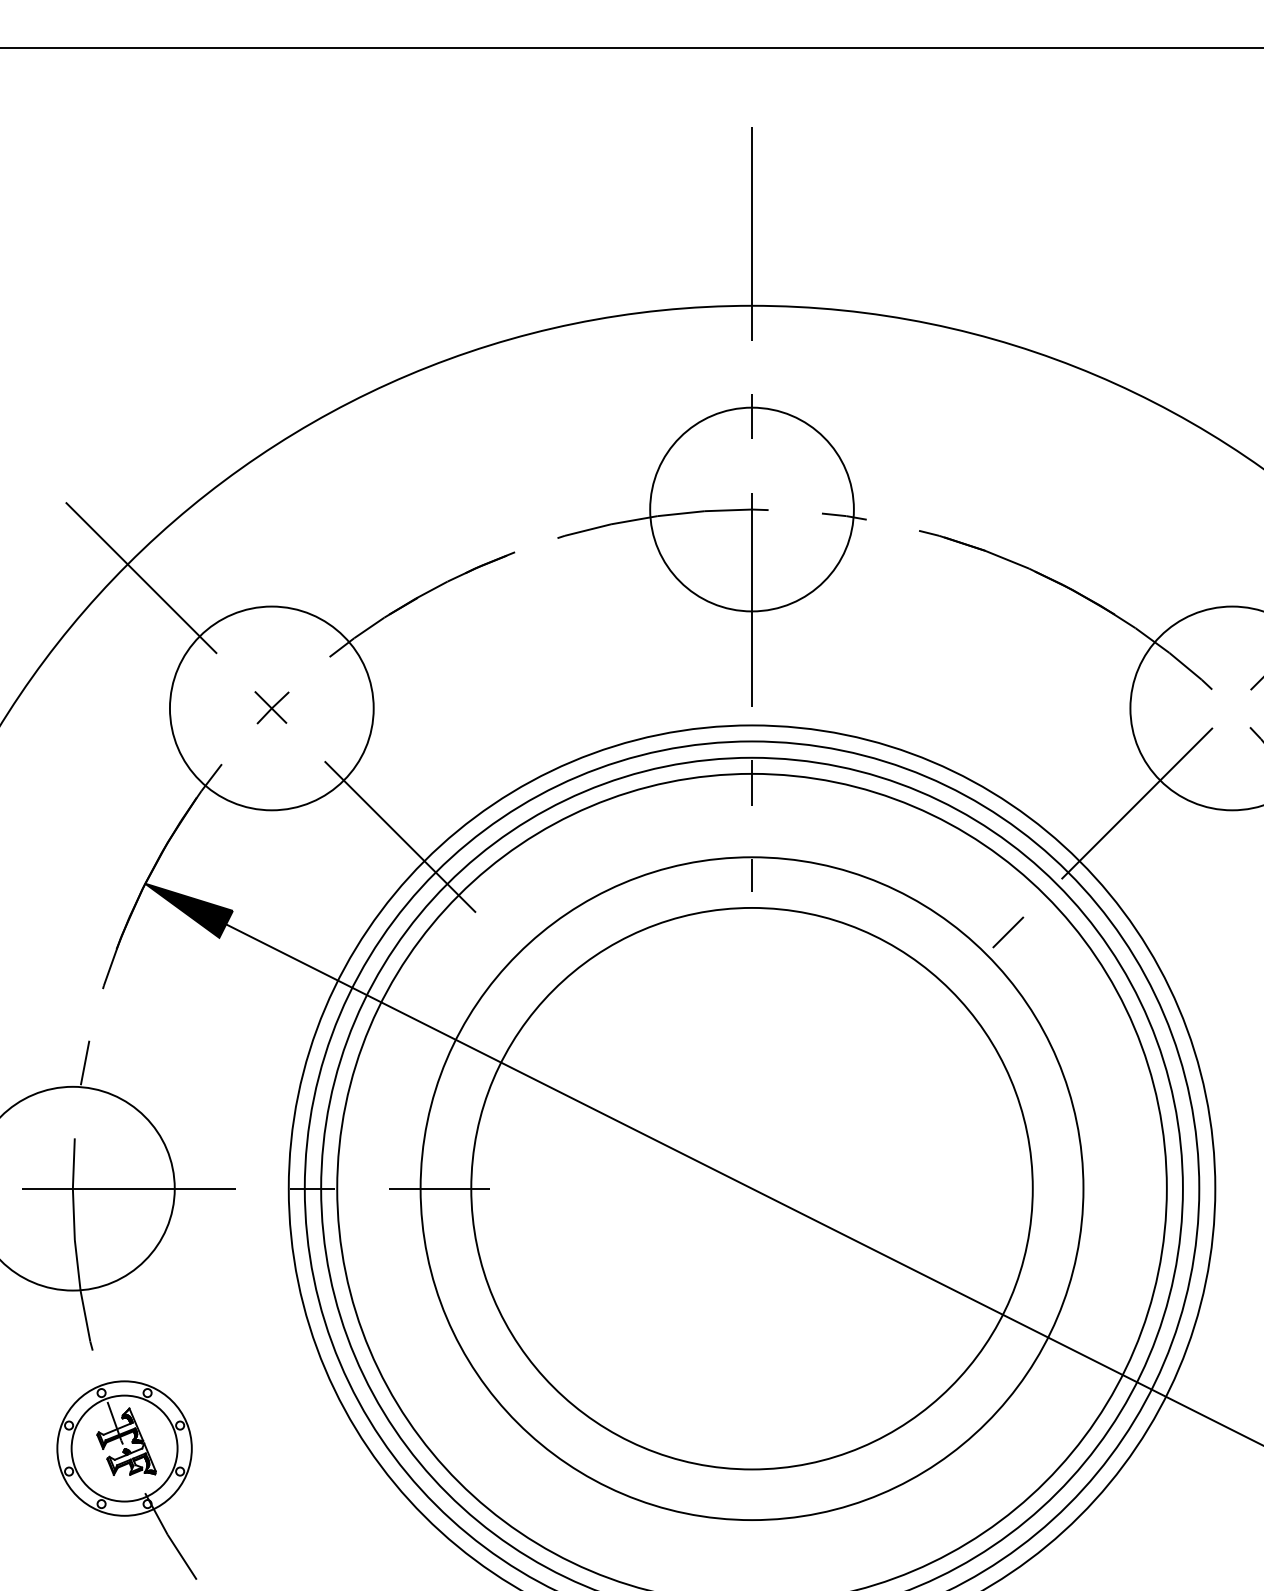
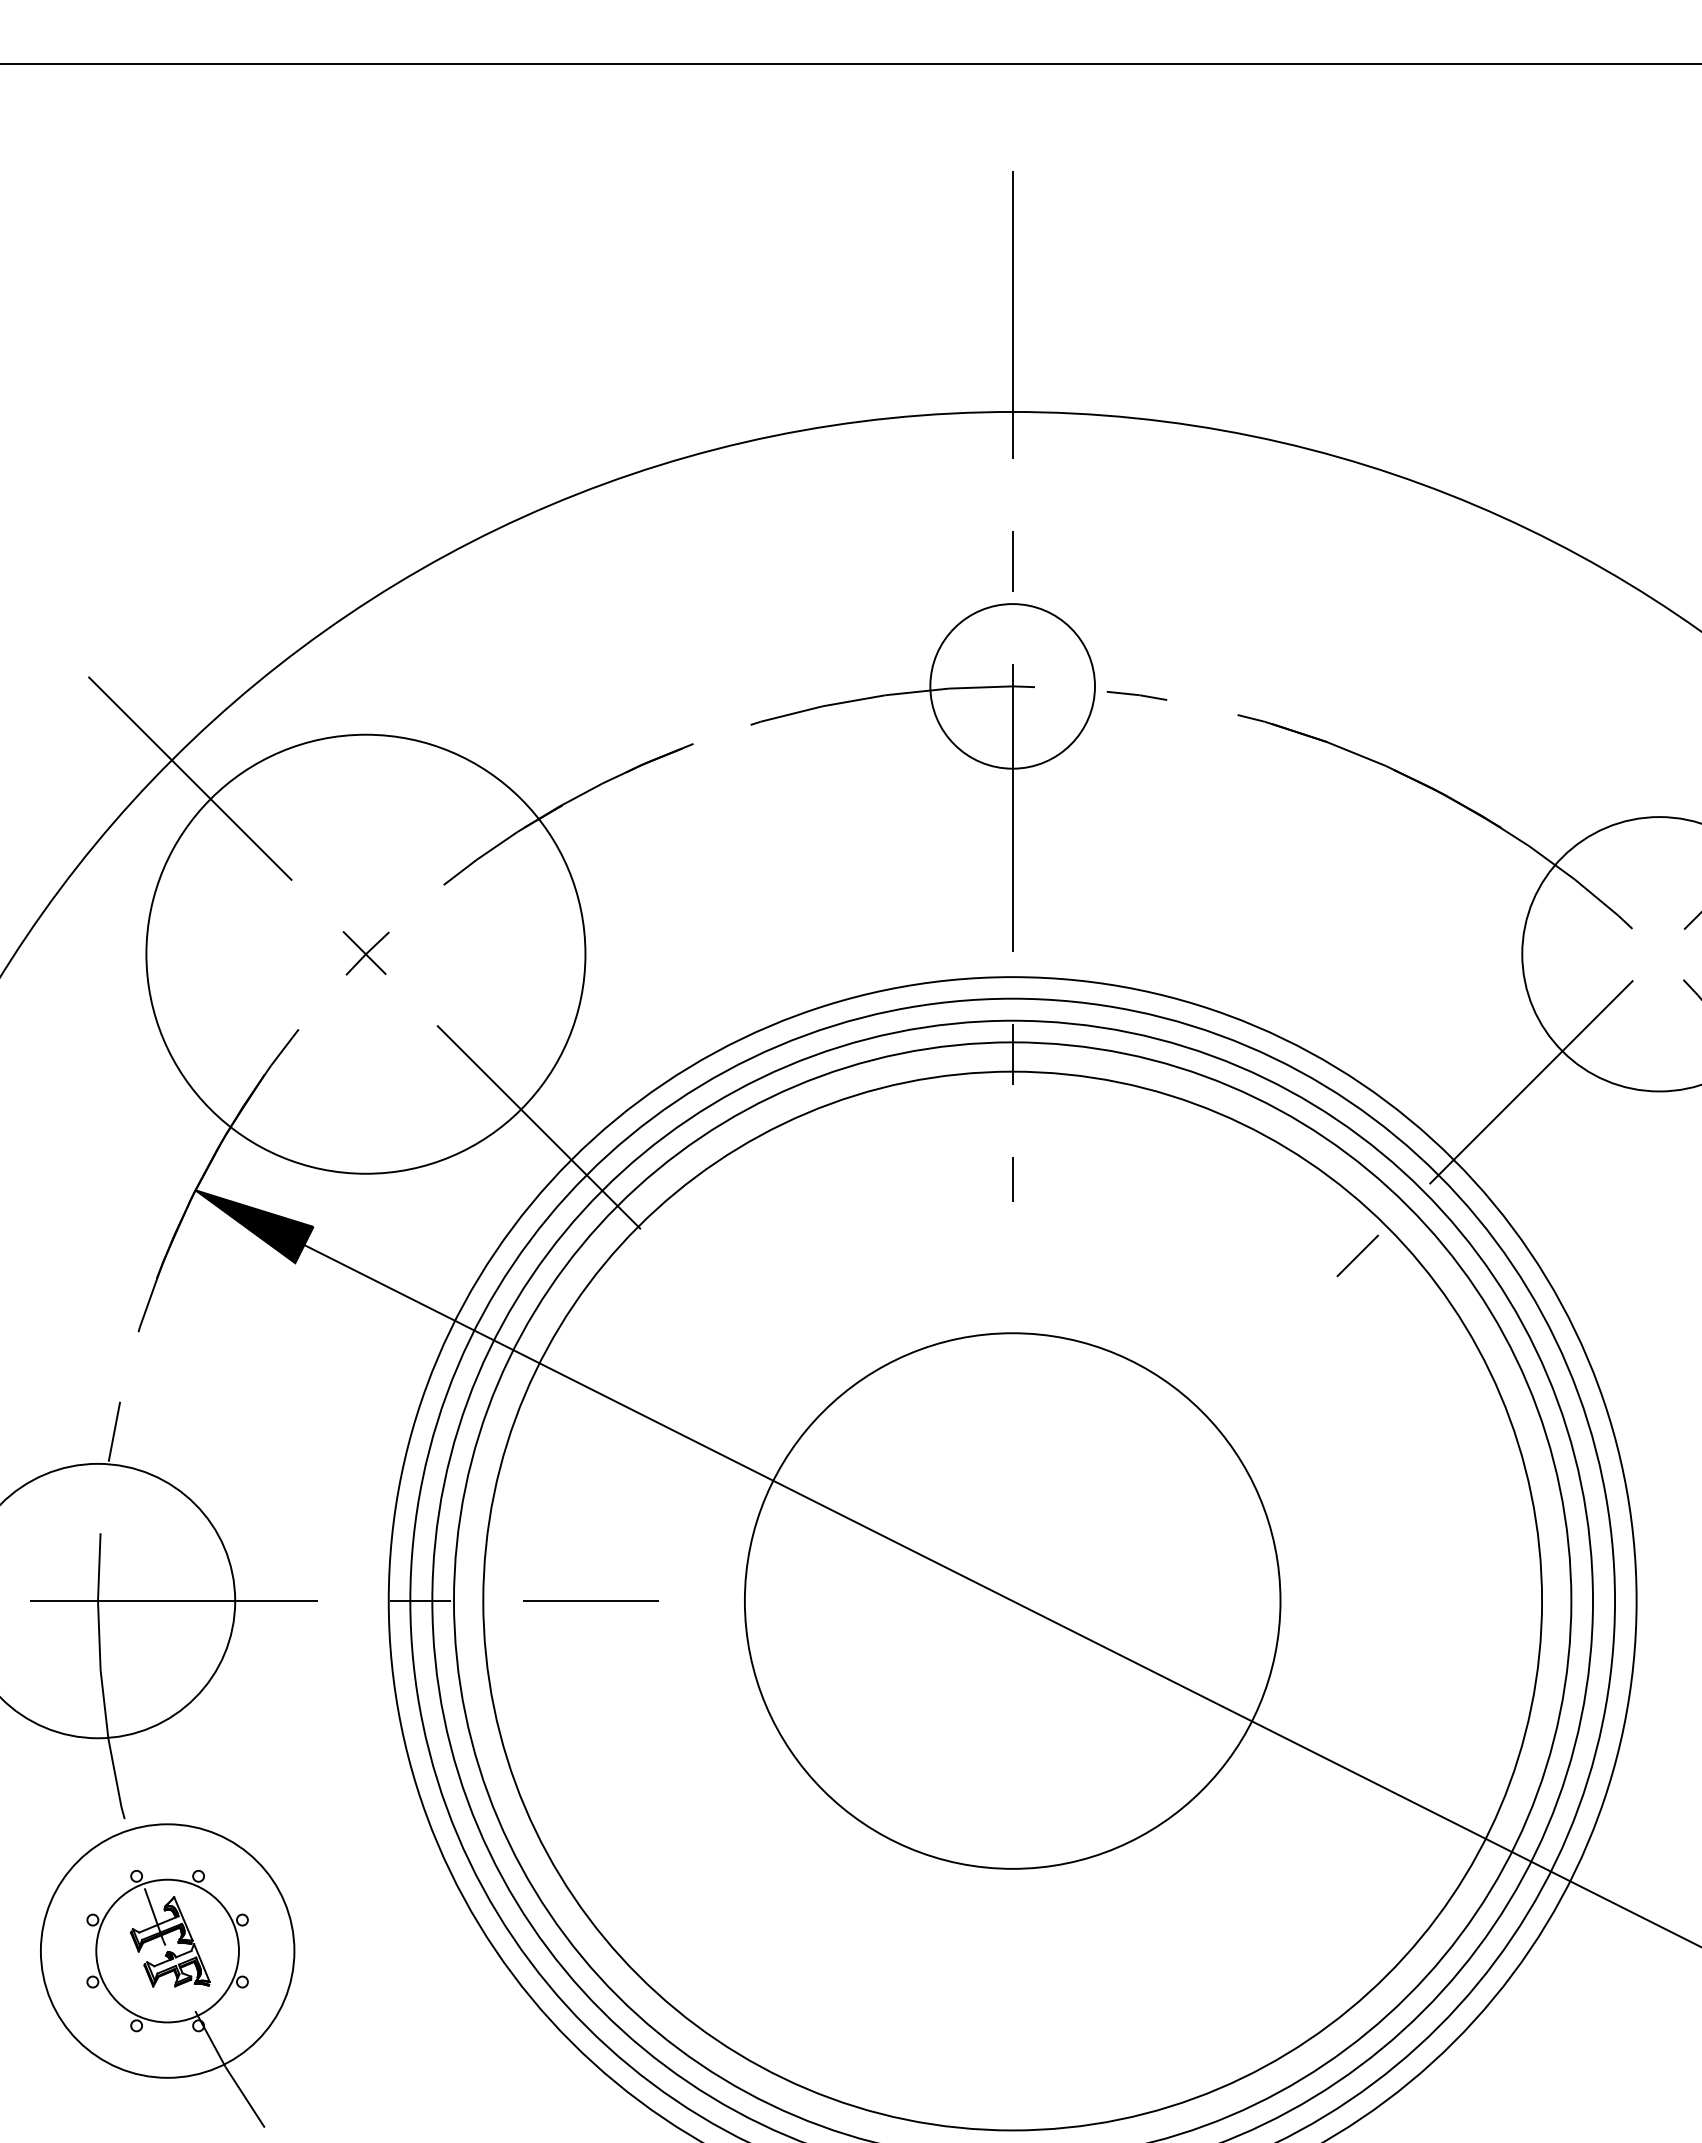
circle: (751, 509) -> (1012, 686), size x0.6
circle: (271, 708) -> (365, 954), size x1.6
circle: (751, 1188) -> (1012, 1600), size x0.6
circle: (751, 1188) -> (1012, 1600), size x1.4
circle: (124, 1448) -> (167, 1950), size x1.4

